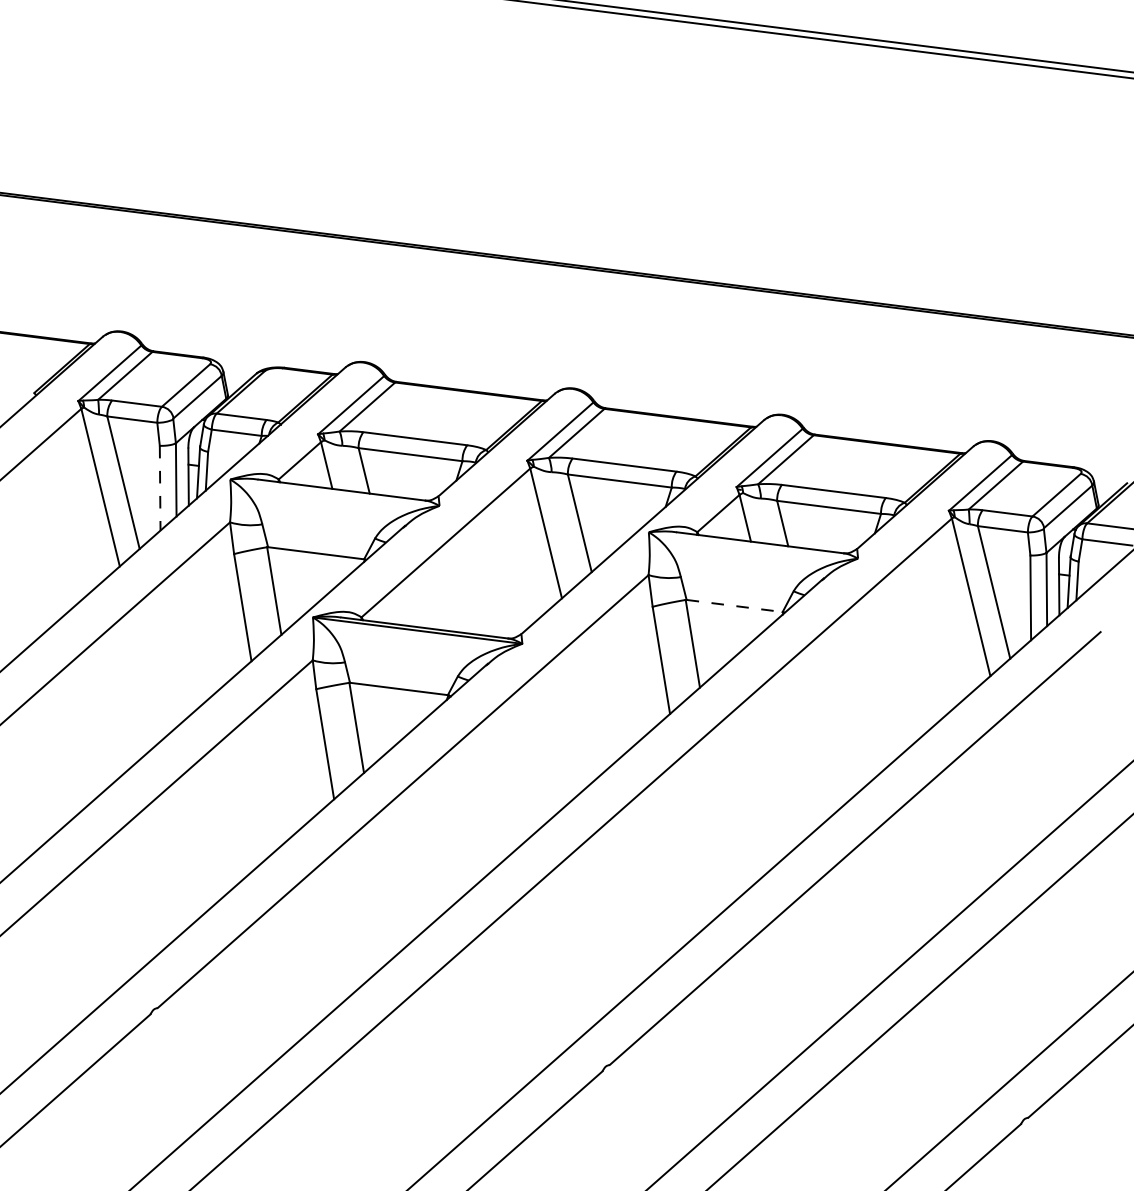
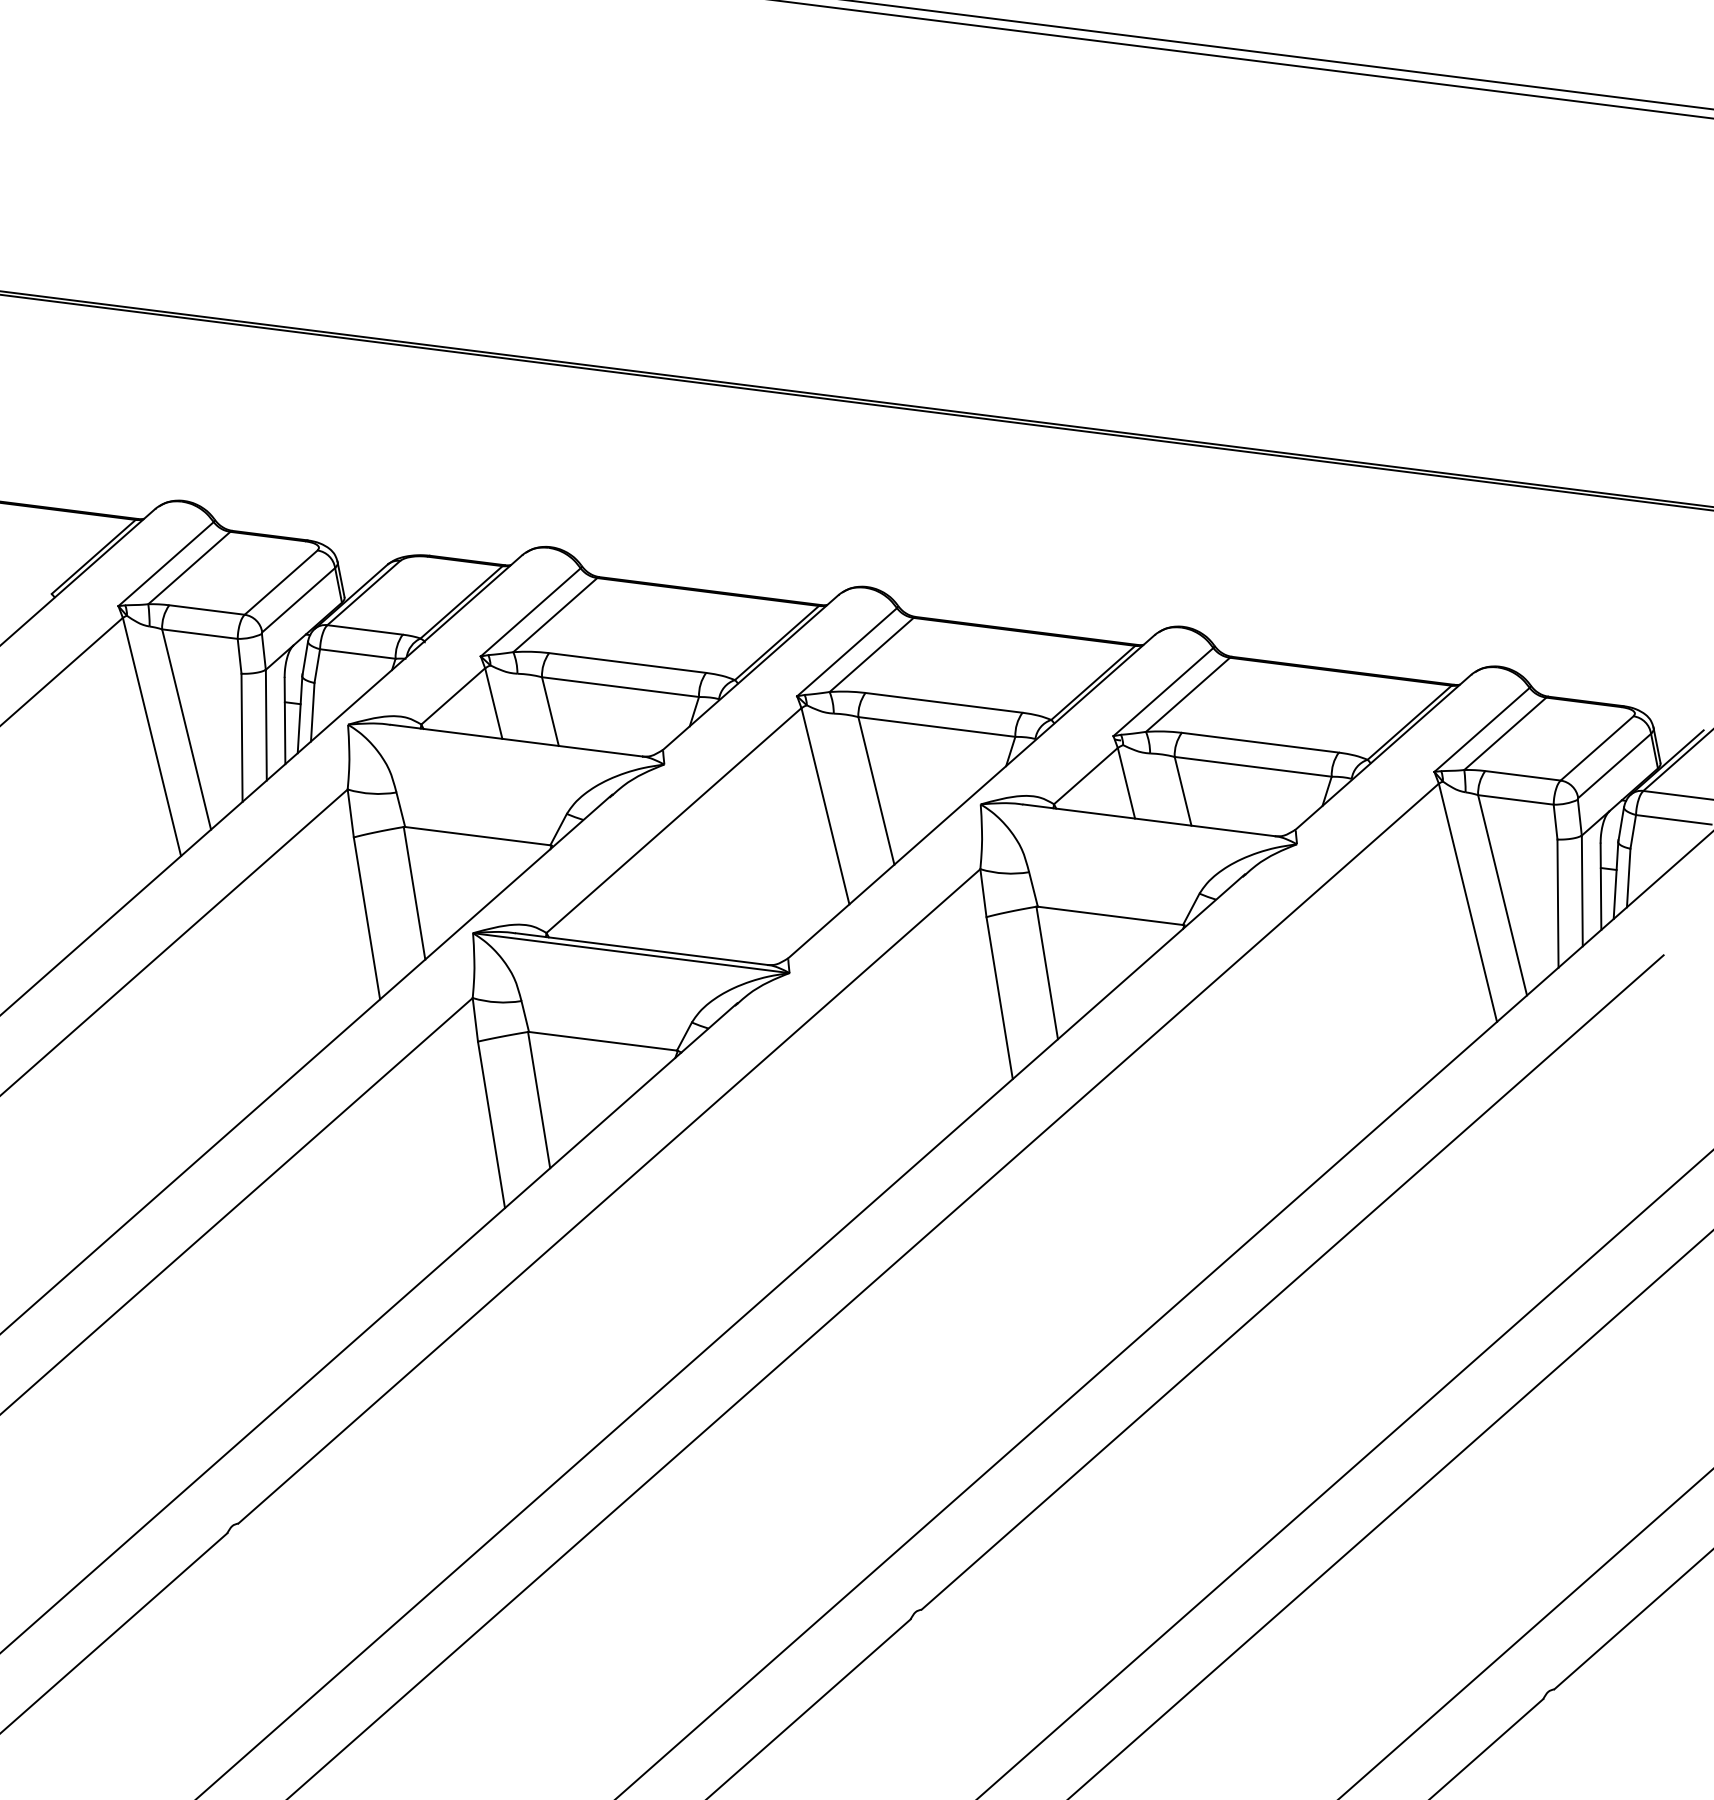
line: (160, 488) -> (242, 738), dashed -> solid
line: (735, 606) -> (1111, 916), dashed -> solid

